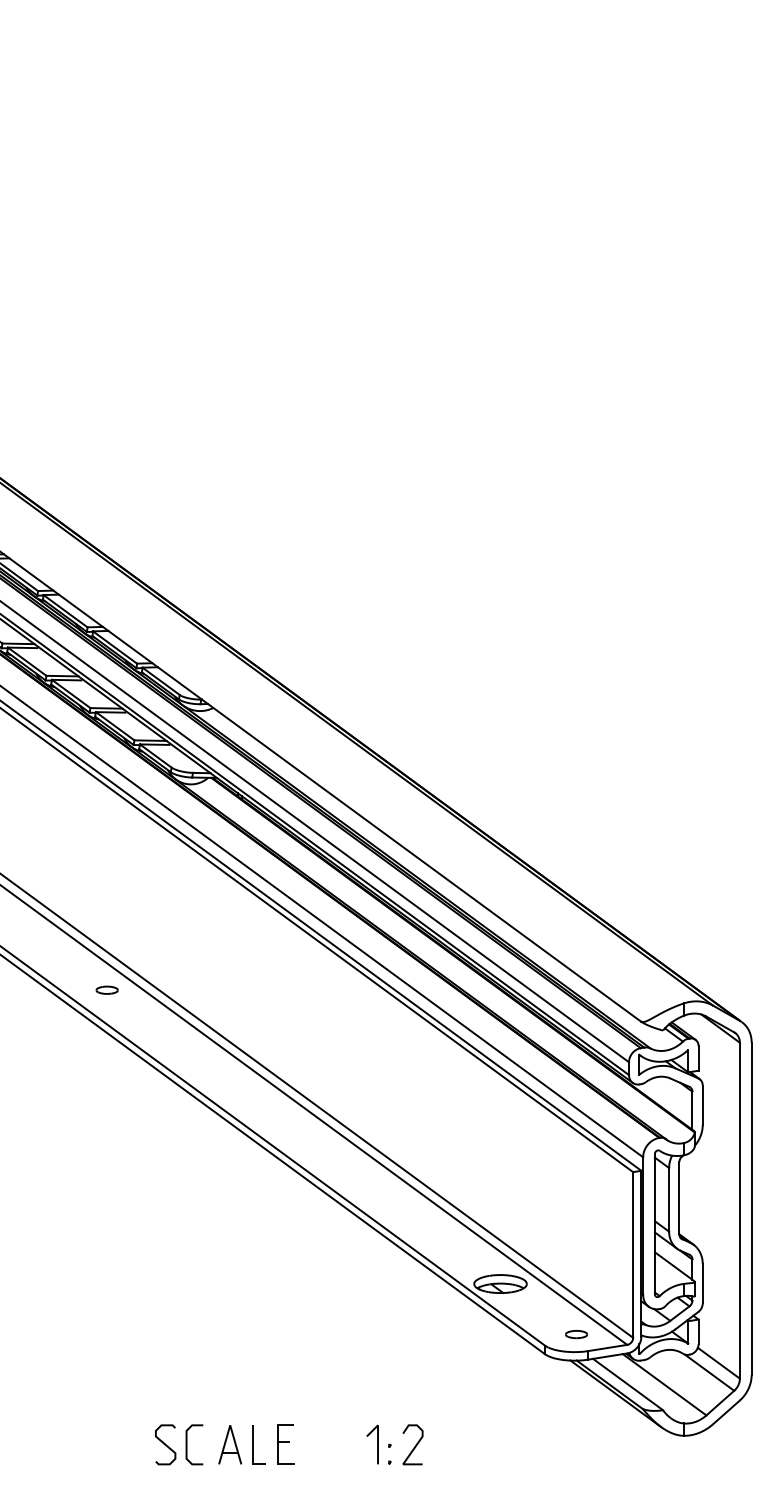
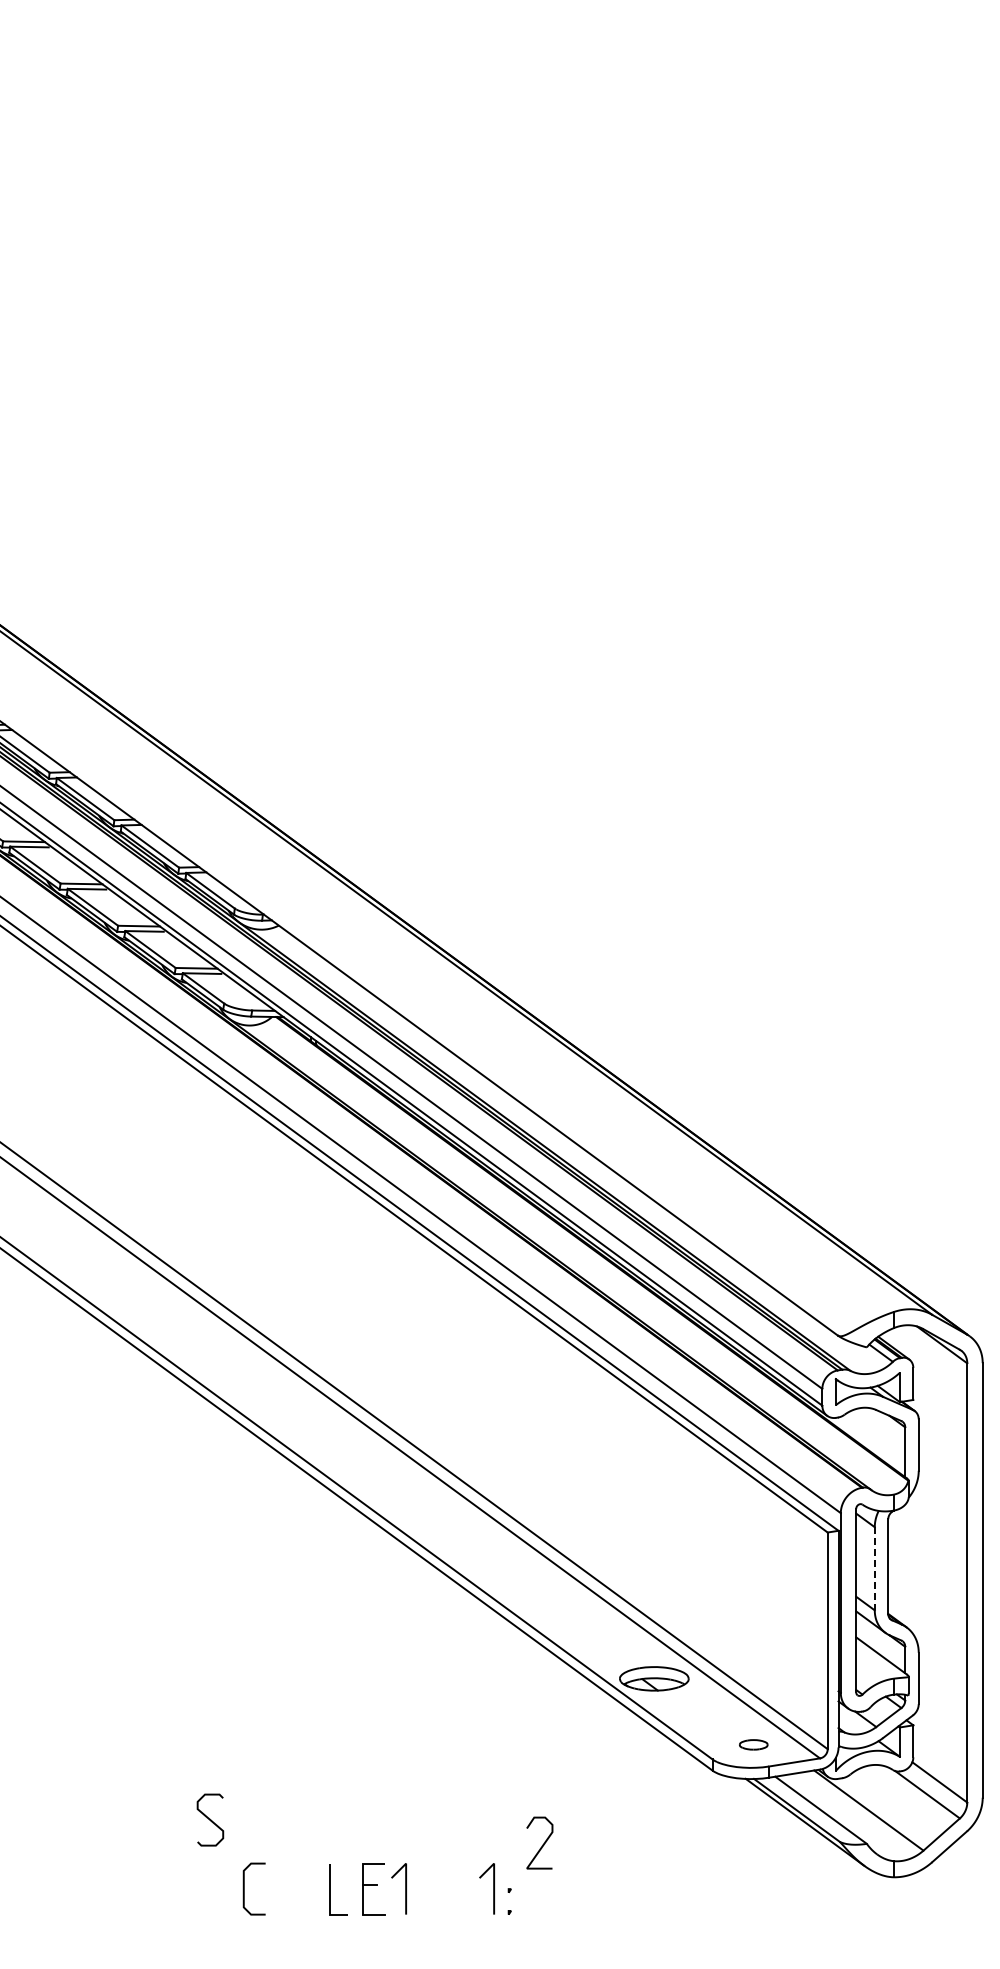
part: (106, 990) -> (139, 1294), removed
line: (668, 1199) -> (874, 1568), solid -> dashed
curve: (165, 1444) -> (210, 1819), moved
part: (229, 1444) -> (300, 1888), removed
line: (310, 1444) -> (405, 1888), added
curve: (415, 1445) -> (542, 1844), moved

